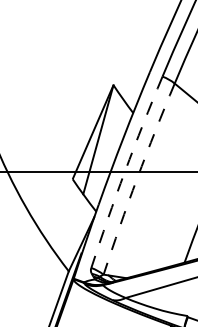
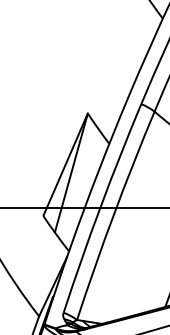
arc: (124, 171) -> (99, 207), dashed -> solid
arc: (137, 178) -> (113, 215), dashed -> solid

